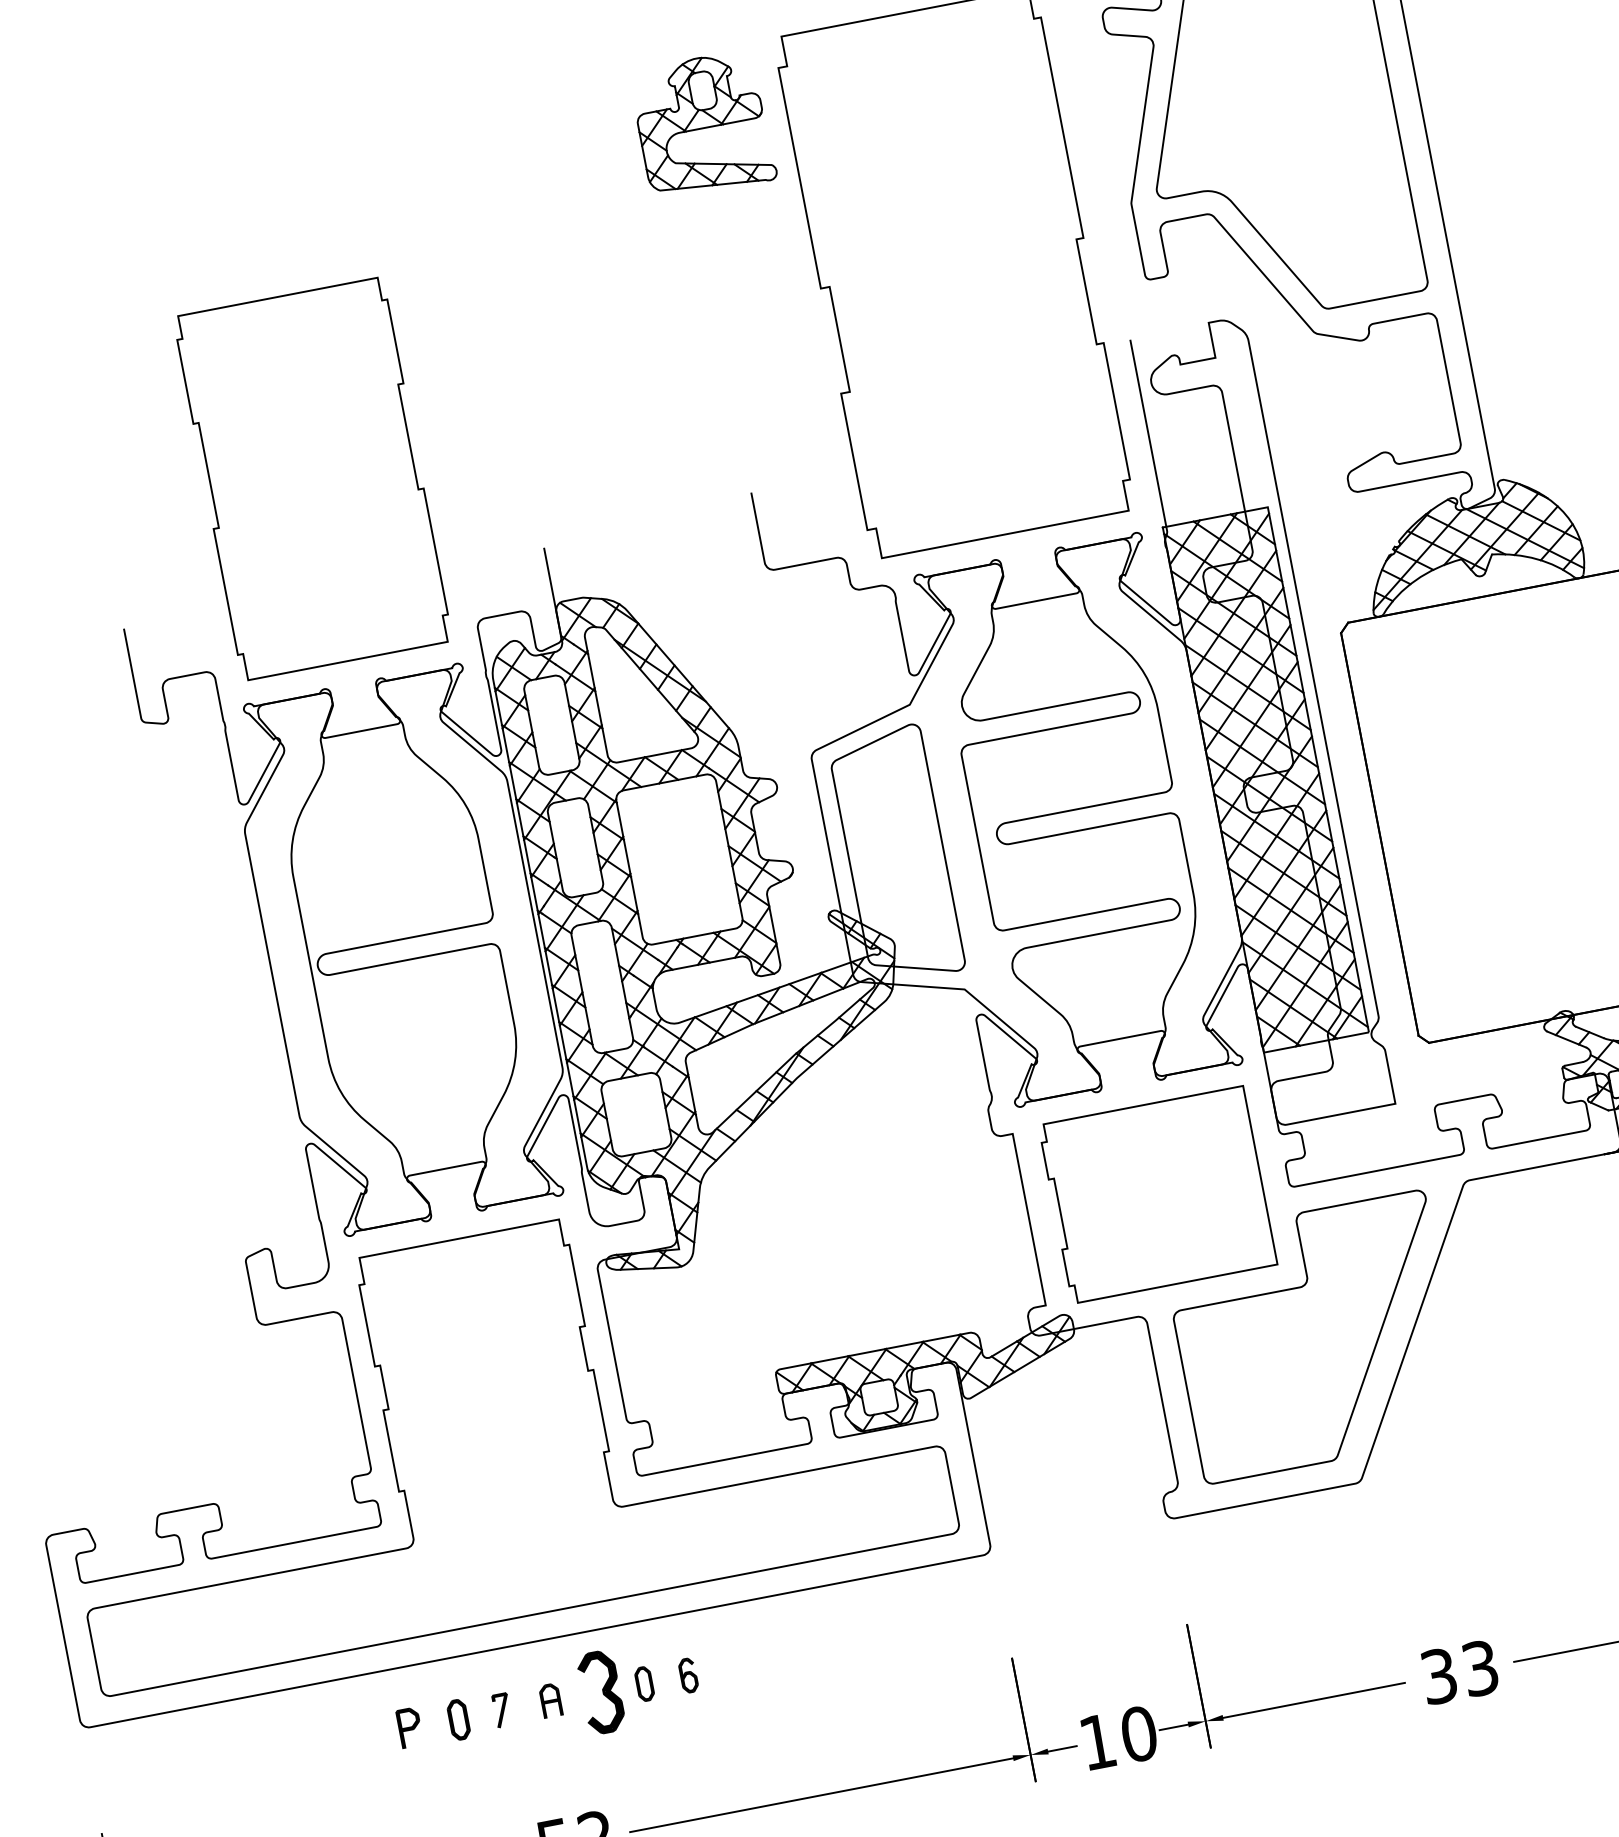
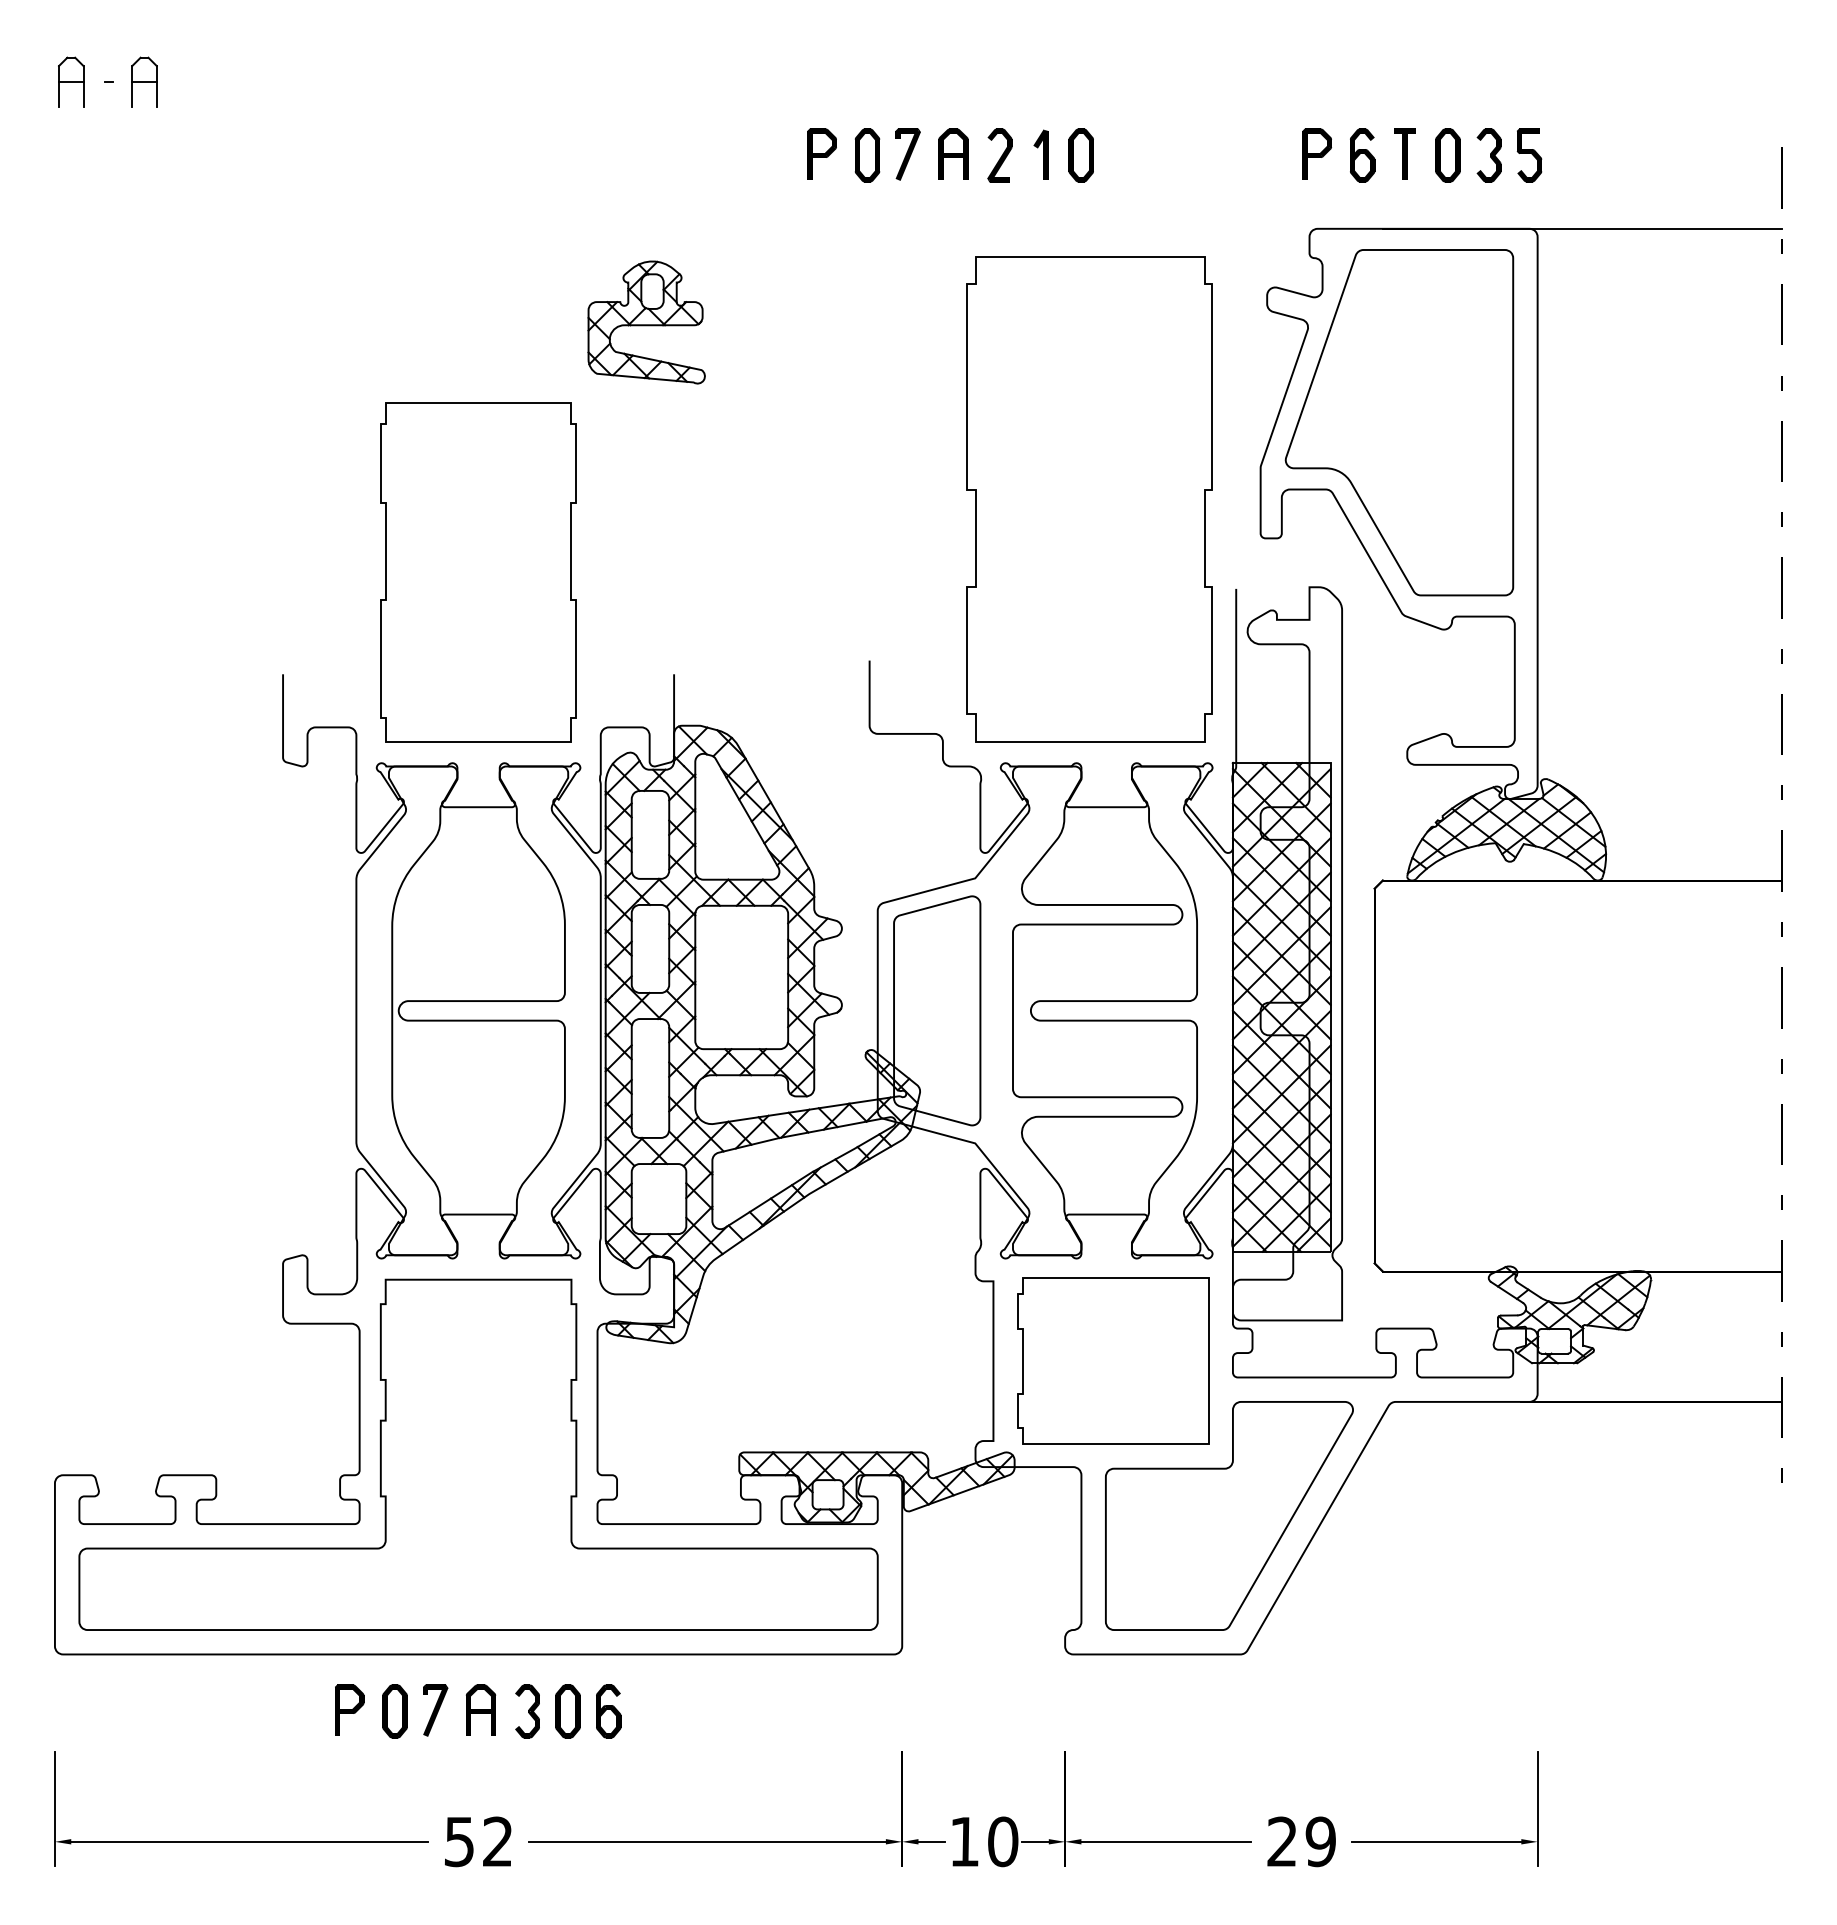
part: (702, 125) -> (646, 322), moved
text: (1459, 1671) -> (1301, 1841), 33 -> 29
part: (688, 1675) -> (608, 1711), size x1.67
part: (644, 1684) -> (567, 1711), size x1.67
part: (601, 1692) -> (527, 1711), size x0.71
part: (550, 1700) -> (480, 1709), size x1.67
part: (502, 1710) -> (435, 1710), size x1.67
part: (458, 1719) -> (394, 1711), size x1.43
part: (409, 1727) -> (349, 1709), size x1.43

